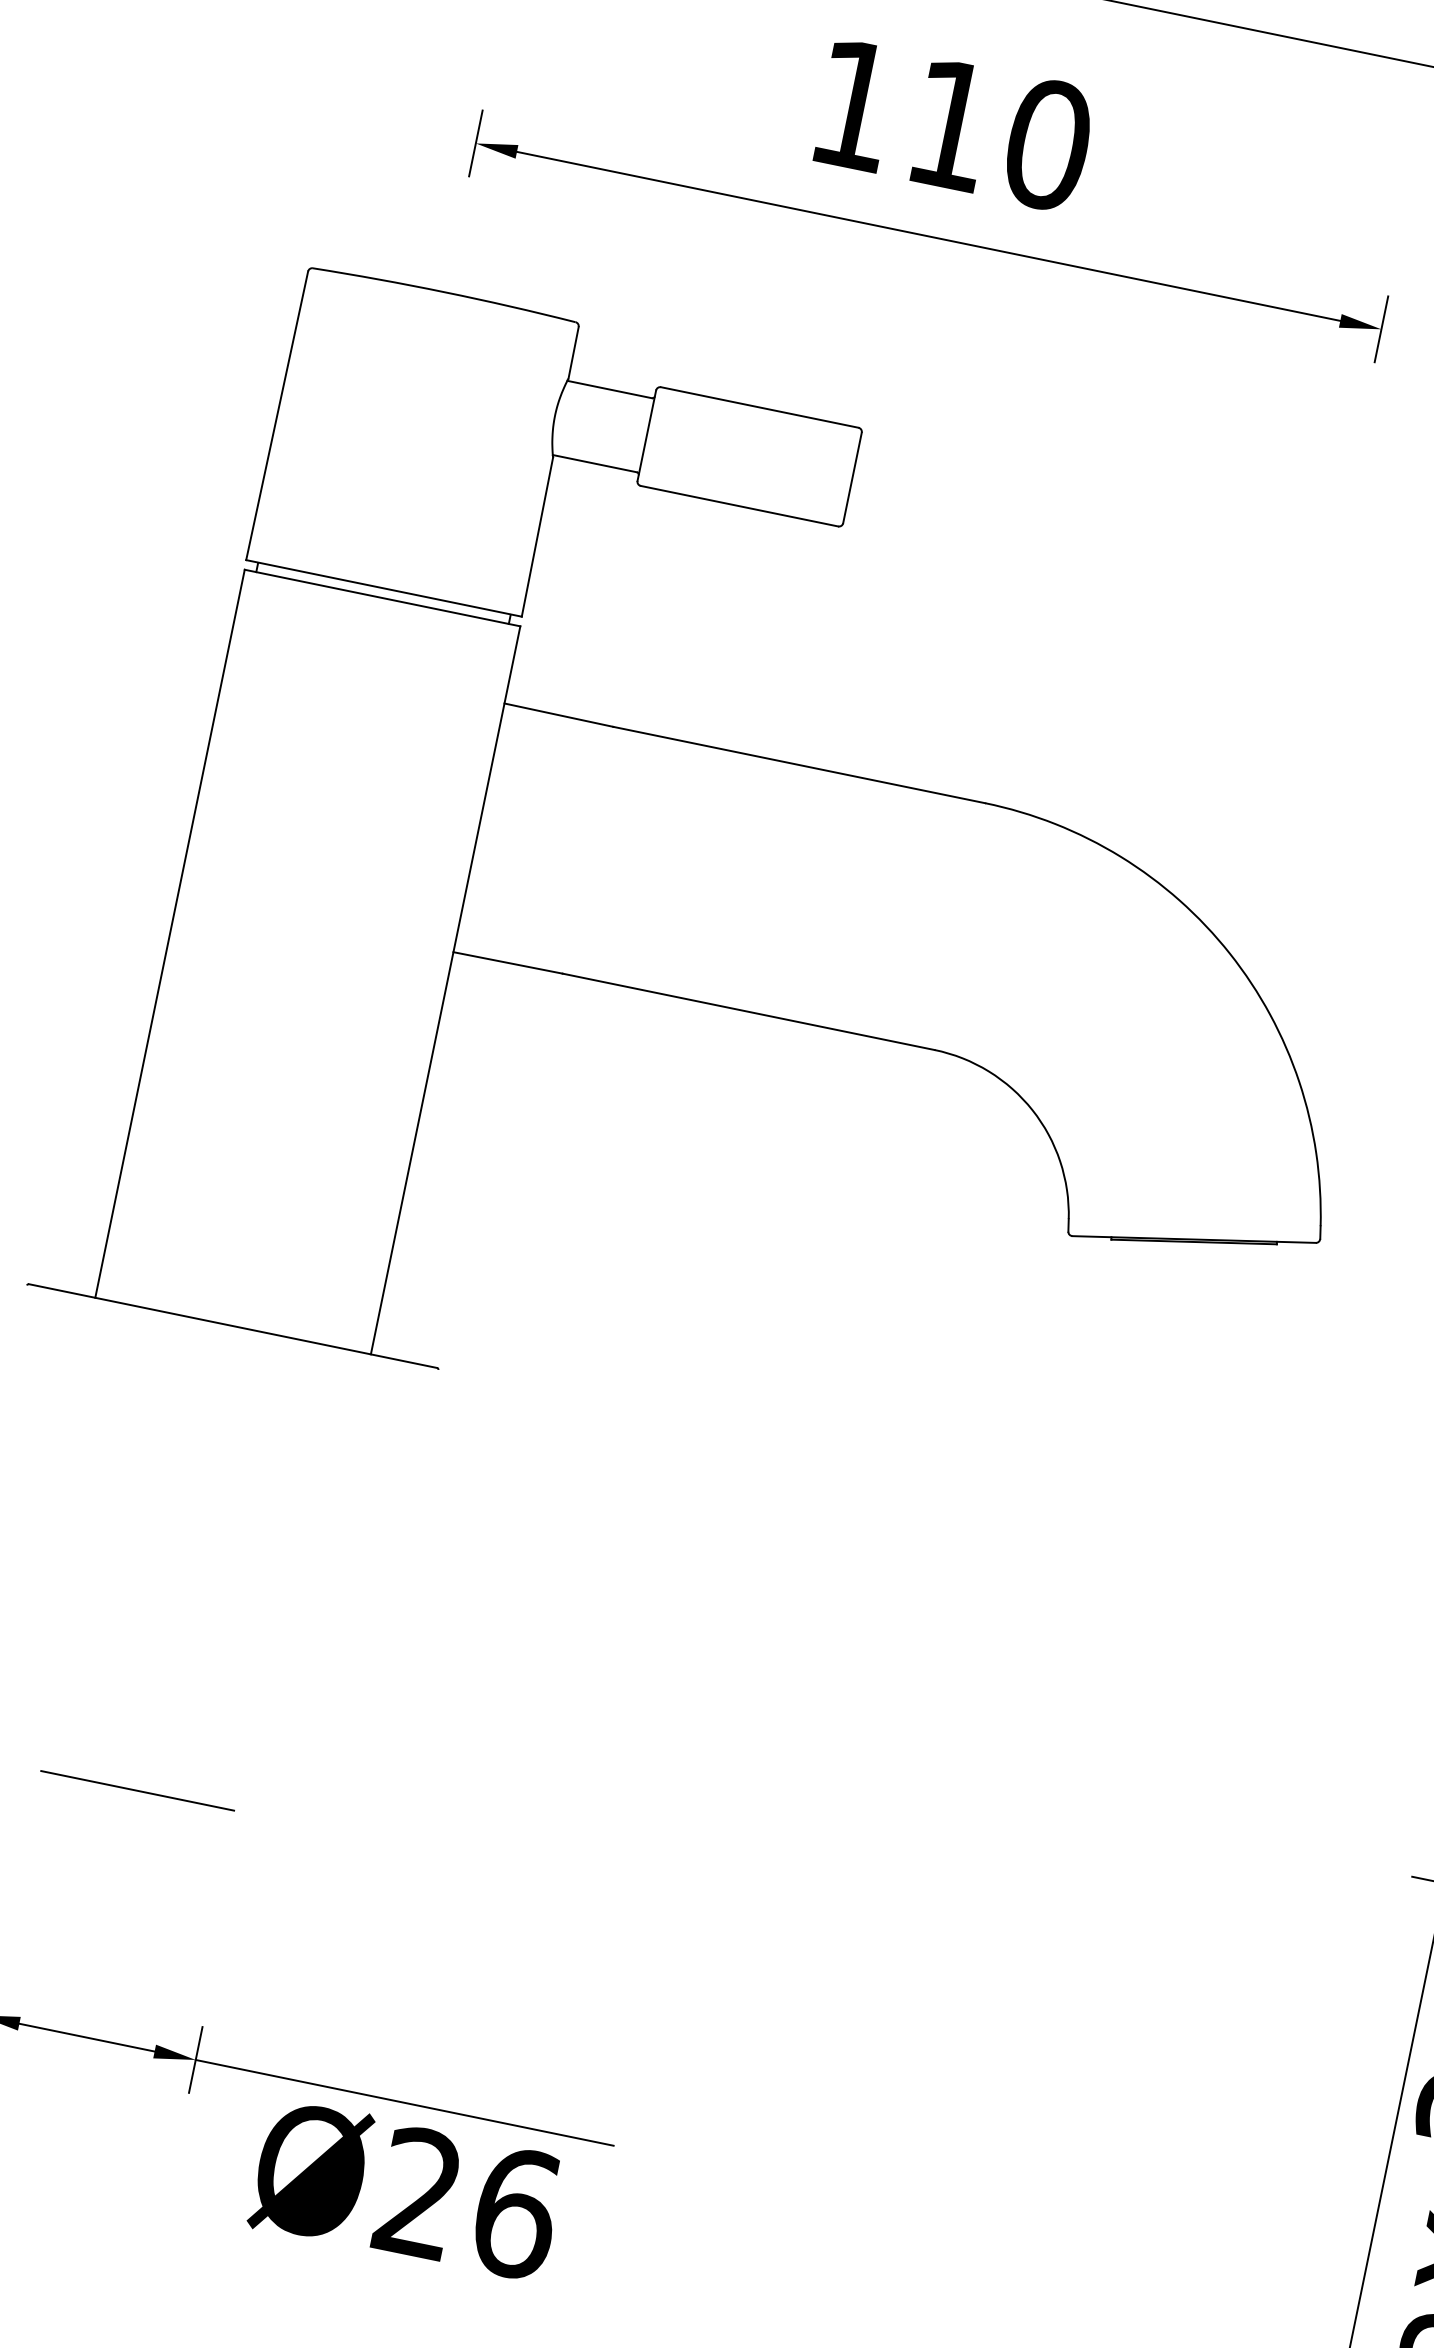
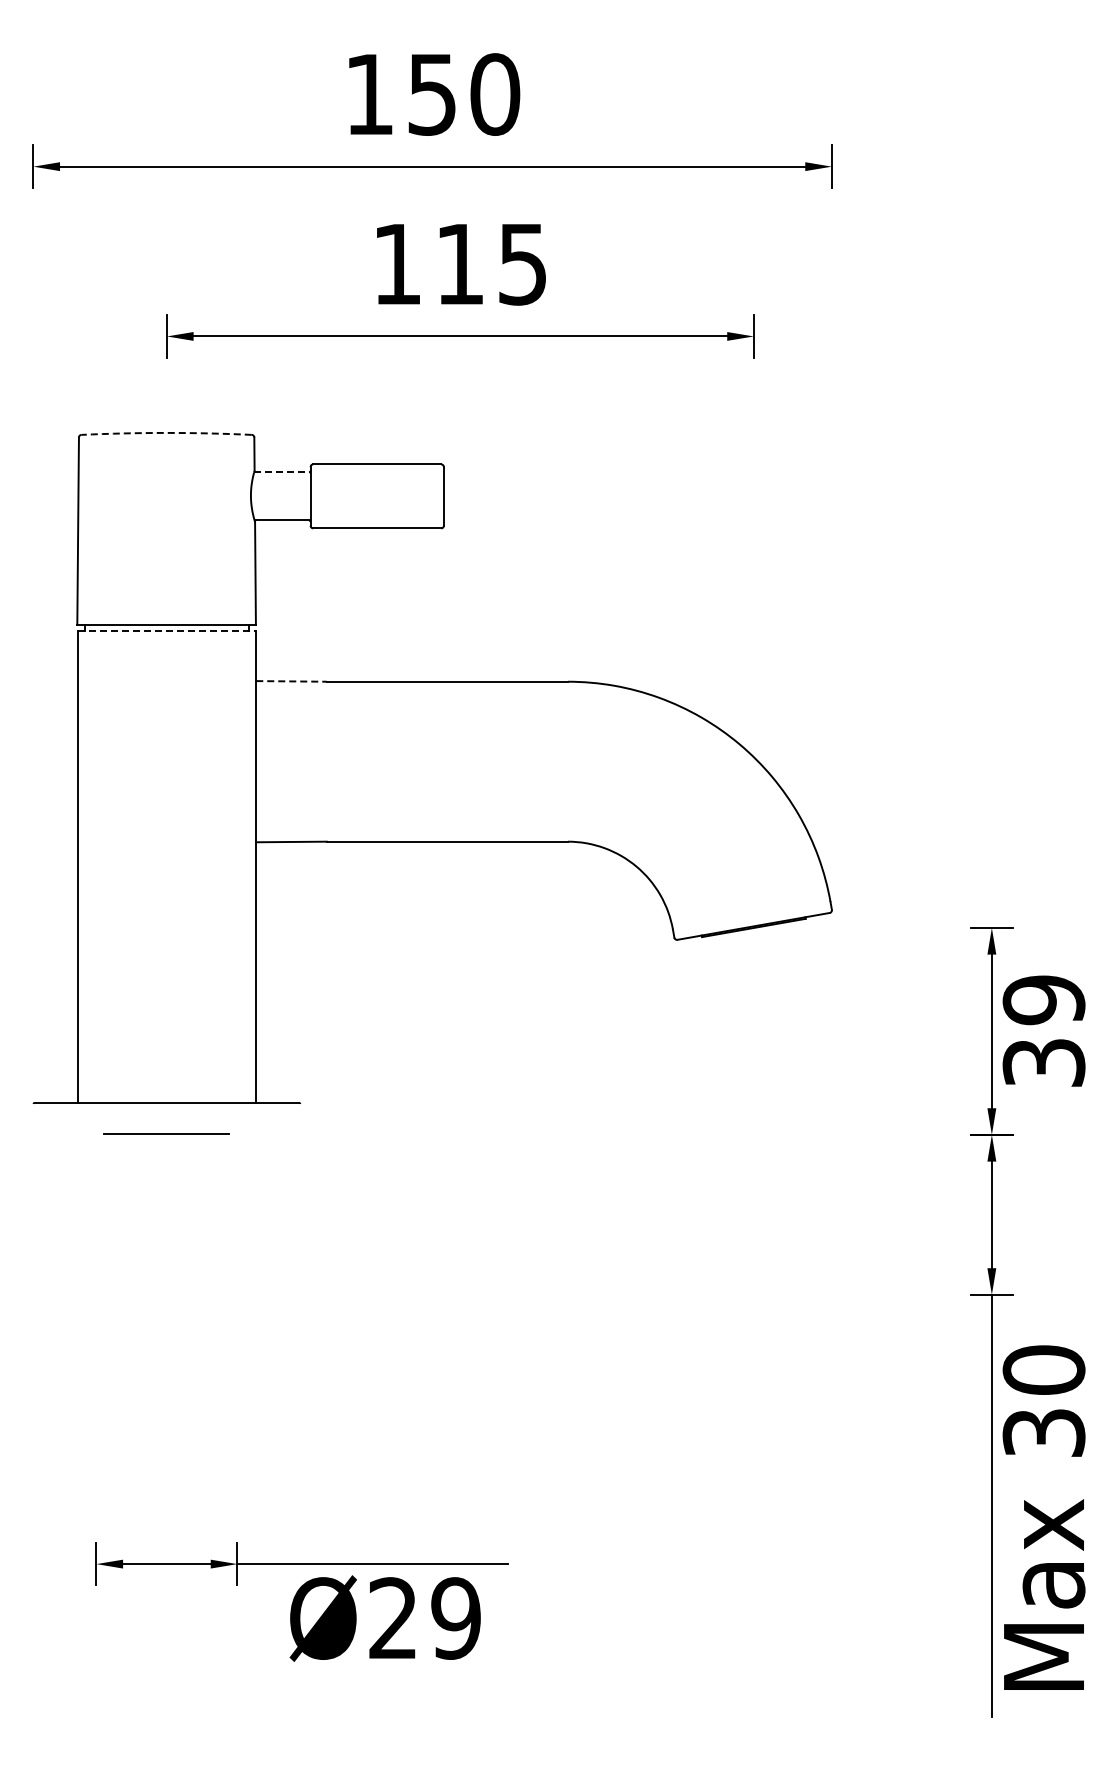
text: (1047, 143) -> (522, 263), 110 -> 115
arc: (444, 291) -> (166, 432), solid -> dashed
line: (611, 389) -> (282, 472), solid -> dashed
line: (383, 598) -> (167, 631), solid -> dashed
line: (560, 715) -> (292, 681), solid -> dashed
line: (137, 1789) -> (166, 1133), moved
text: (516, 2213) -> (456, 1618), Ø26 -> Ø29

